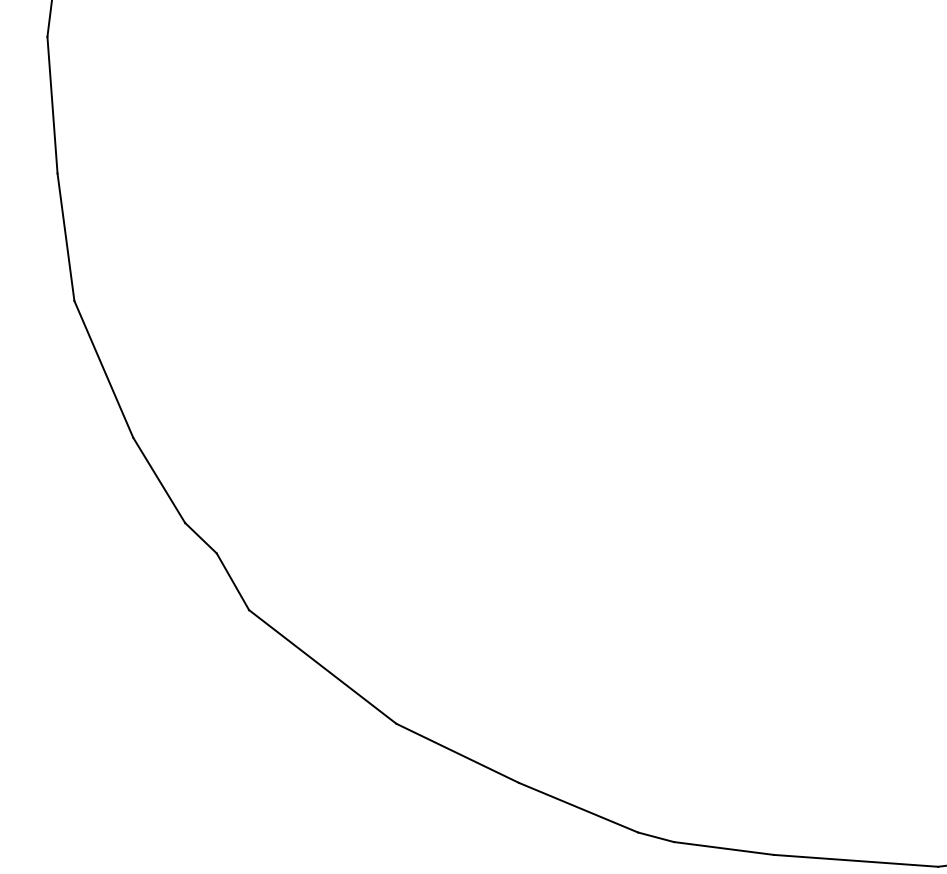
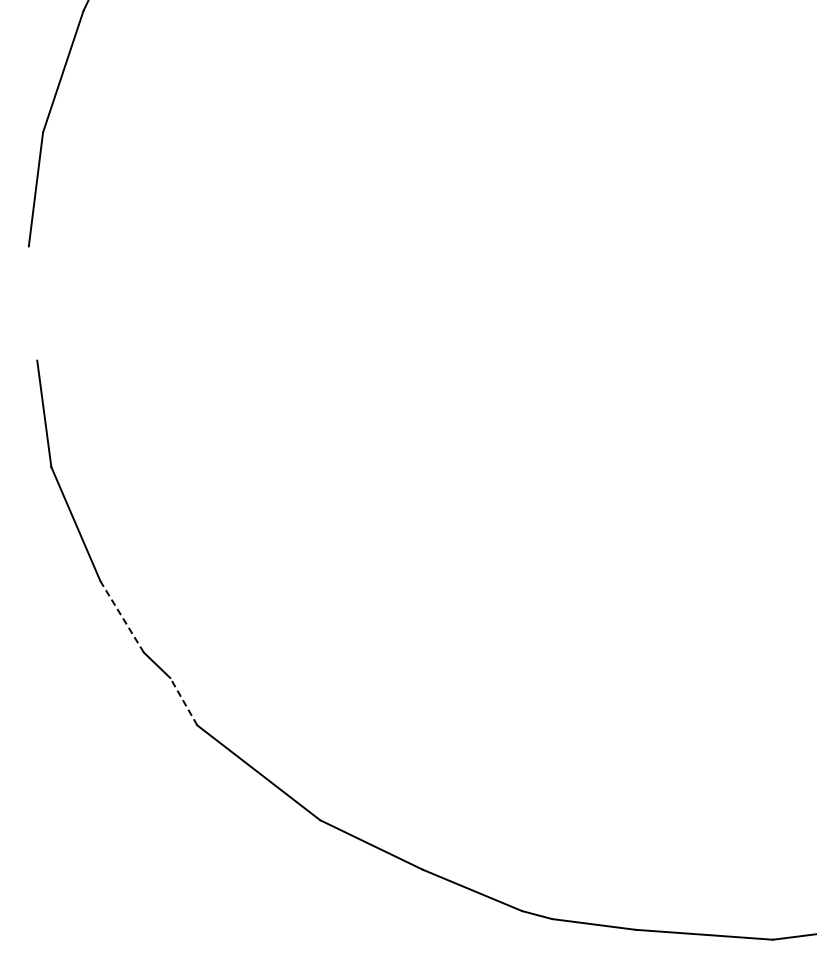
line: (51, 105) -> (32, 303), removed
line: (159, 479) -> (122, 616), solid -> dashed
line: (232, 581) -> (183, 701), solid -> dashed

